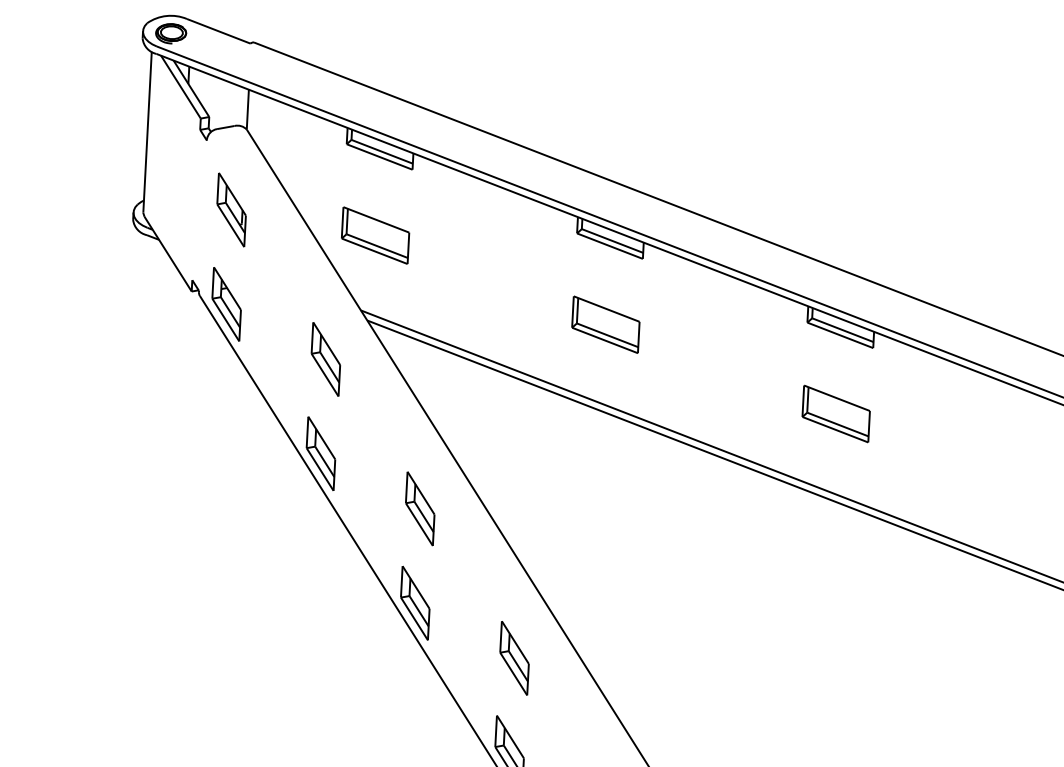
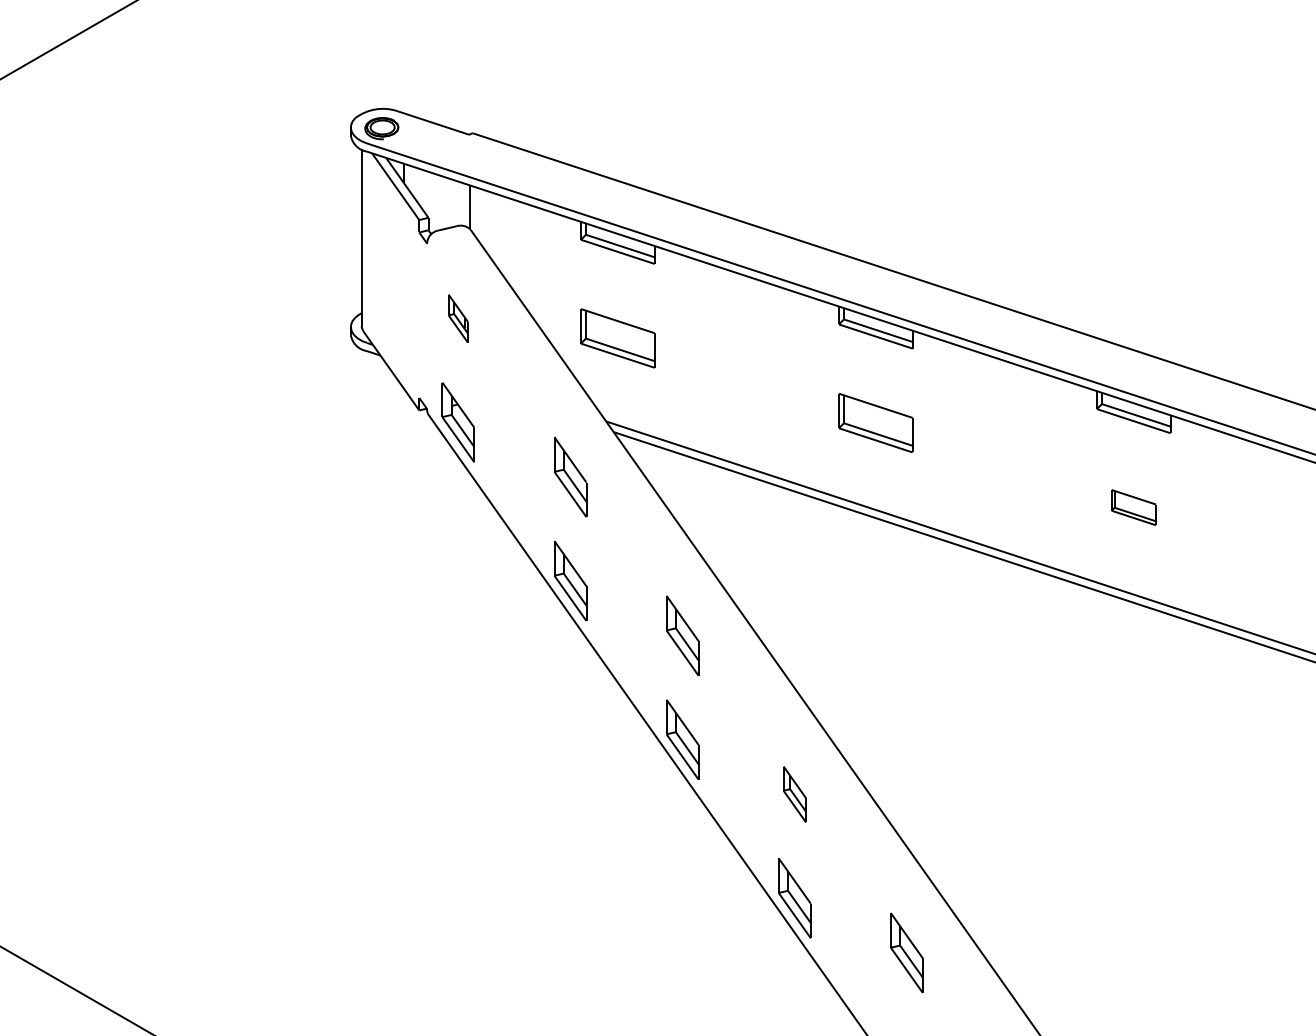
part: (230, 209) -> (457, 318), size x0.6
part: (835, 413) -> (1133, 507), size x0.6
part: (514, 658) -> (794, 794), size x0.7

